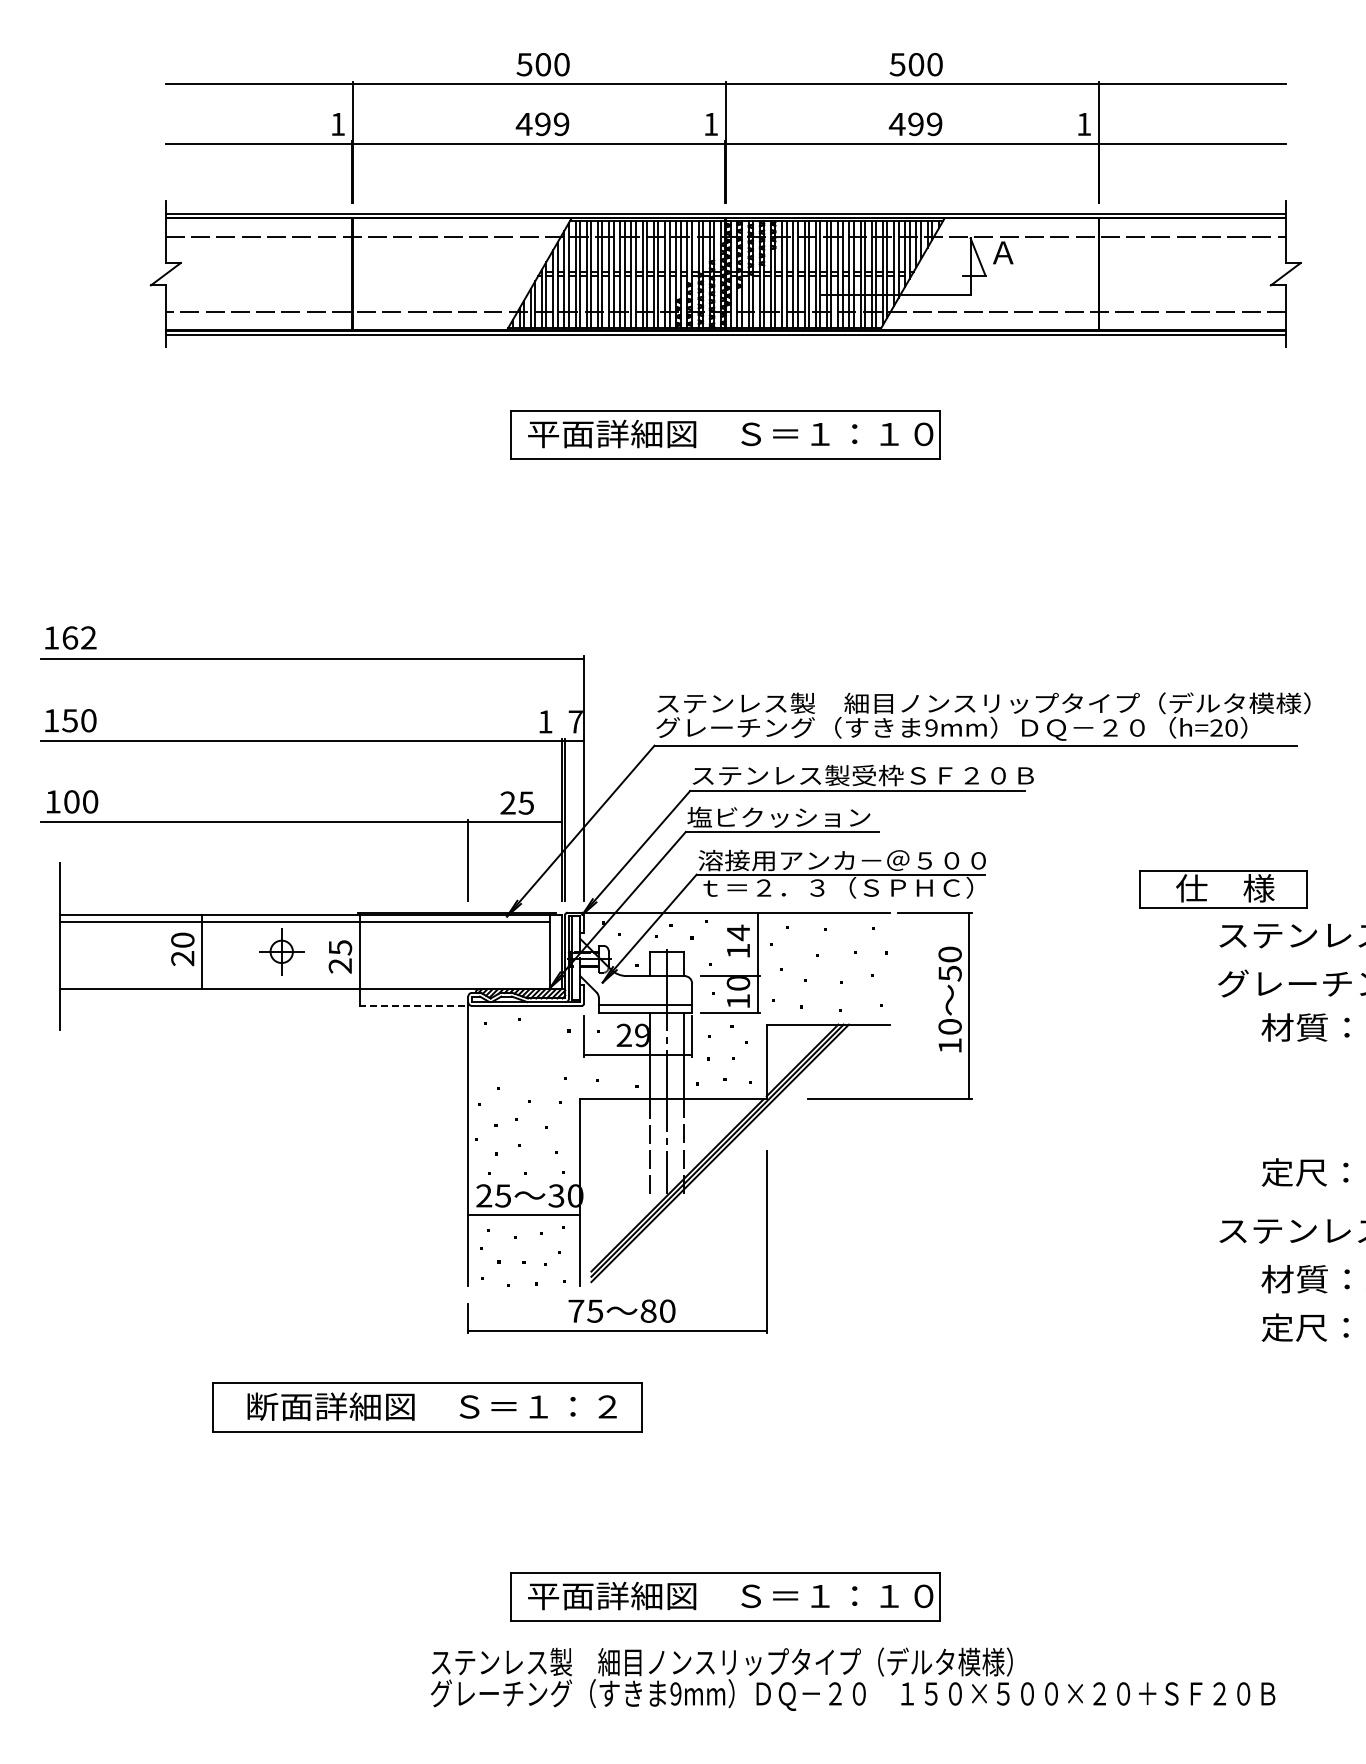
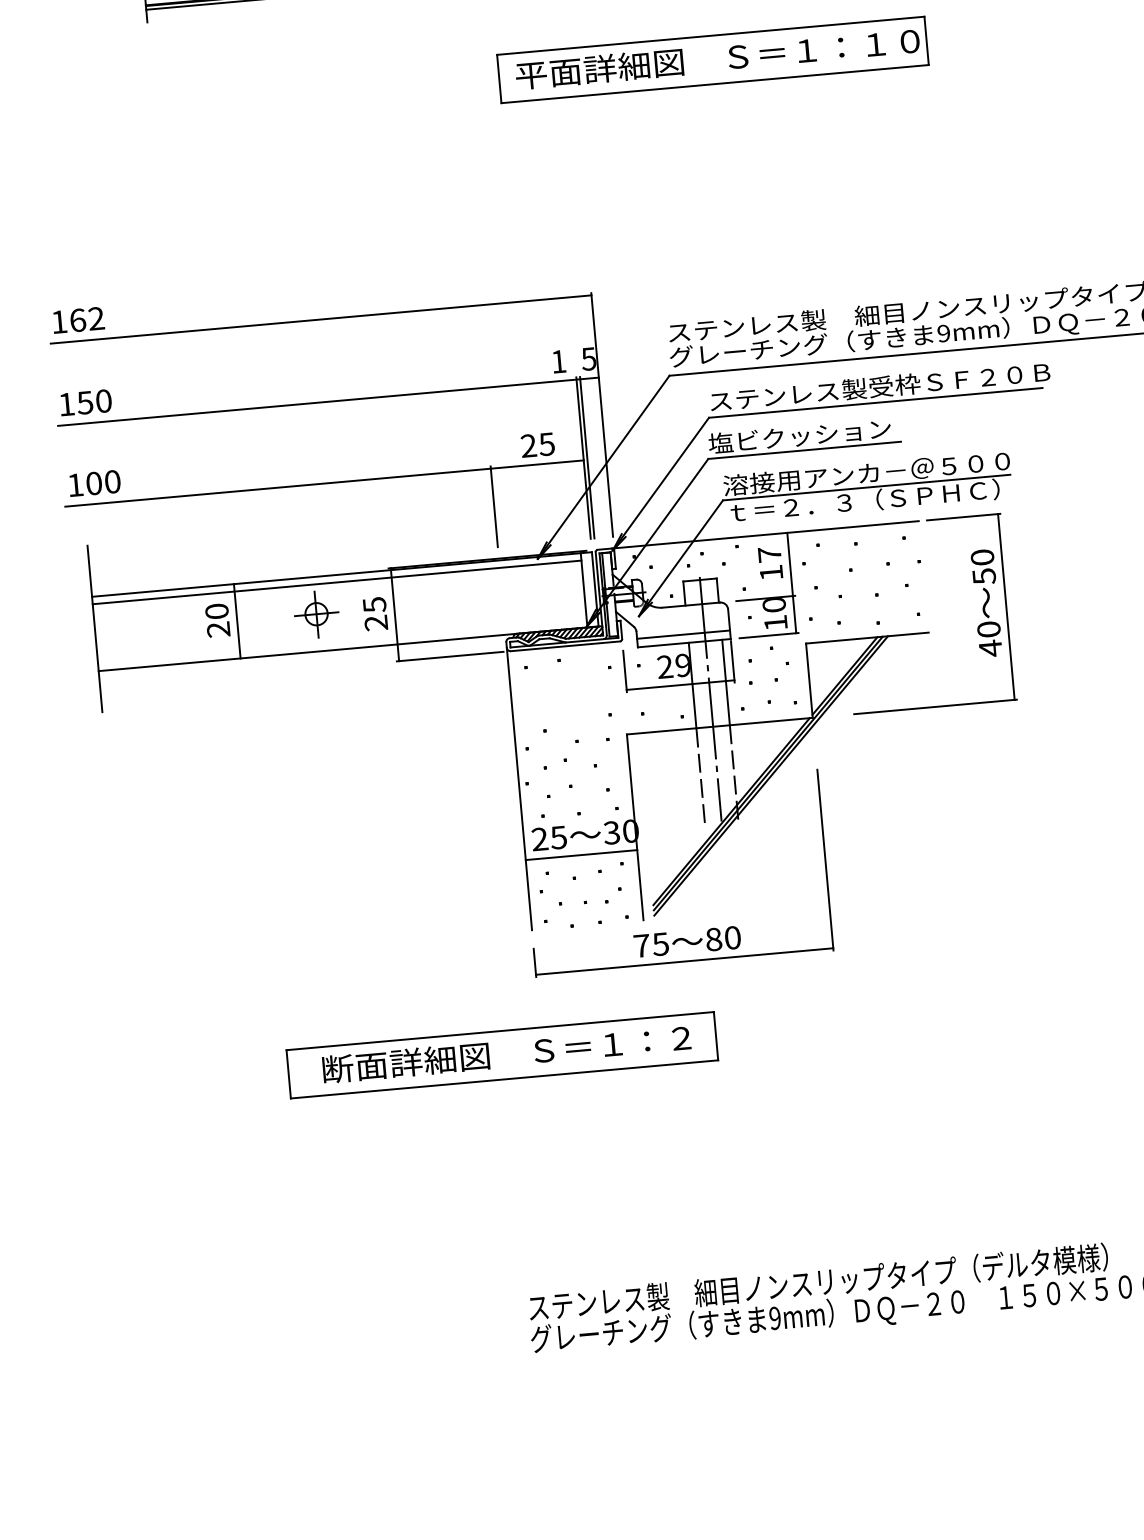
text: (575, 721) -> (588, 358), 7 -> 5
text: (738, 932) -> (769, 554), 14 -> 17
line: (411, 1005) -> (450, 656), dashed -> solid
text: (949, 1045) -> (989, 648), 10 -> 40
part: (725, 1596) -> (815, 1216), removed

